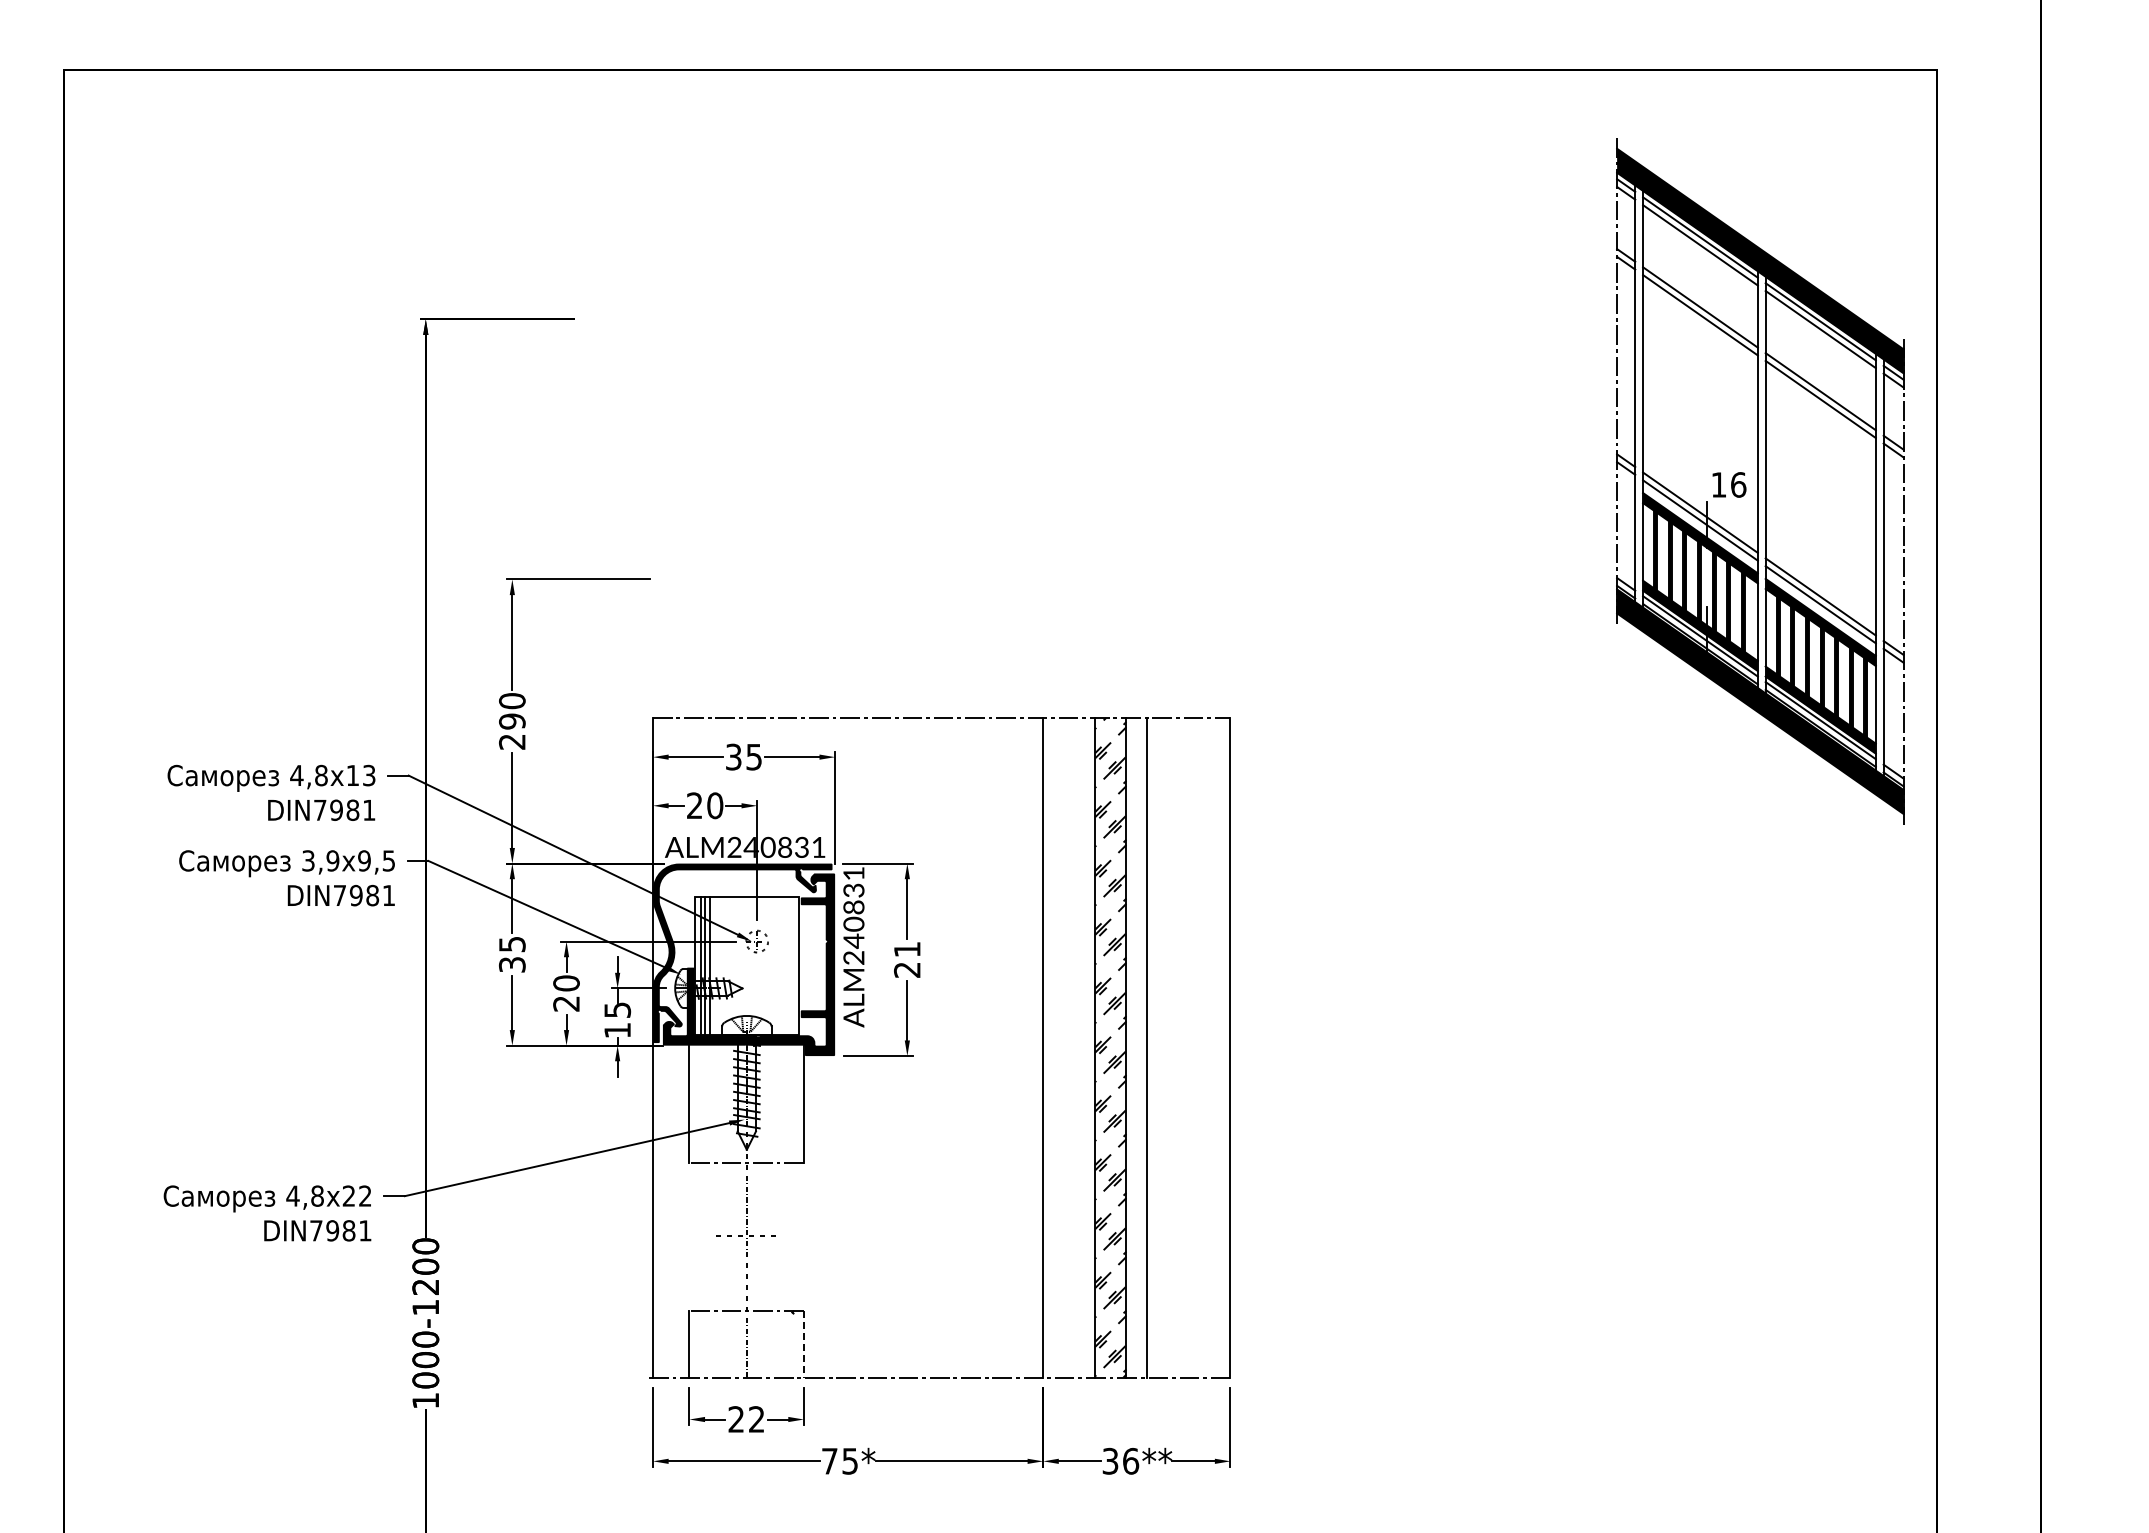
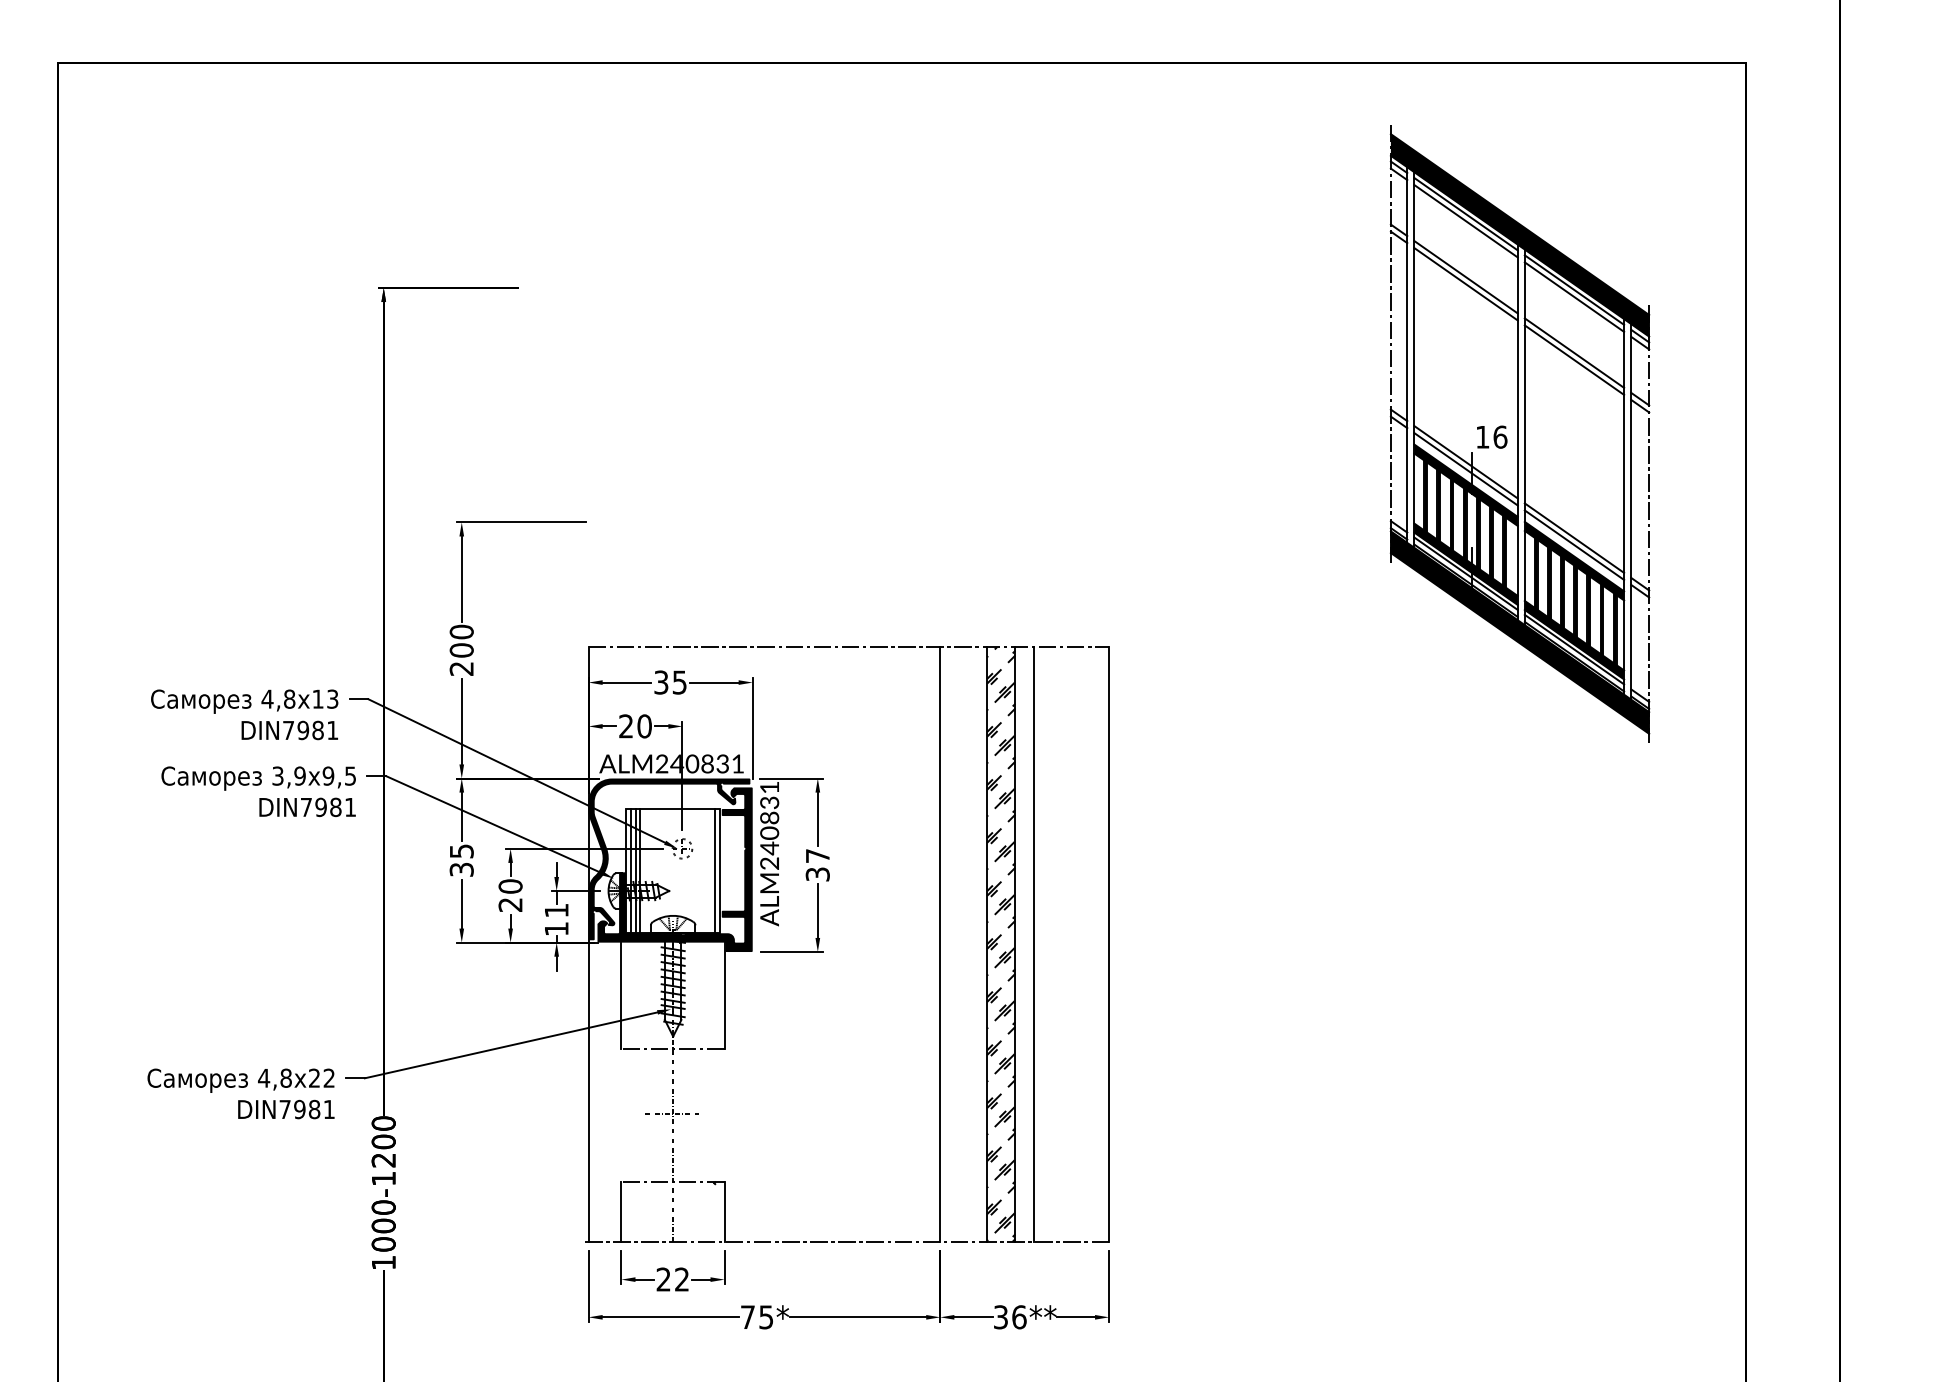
part: (1760, 481) -> (1520, 434), moved
text: (512, 721) -> (461, 650), 290 -> 200
text: (907, 959) -> (817, 864), 21 -> 37
line: (793, 966) -> (715, 871), added
text: (617, 1009) -> (556, 910), 15 -> 11
line: (803, 1345) -> (724, 1212), dashed -> solid

